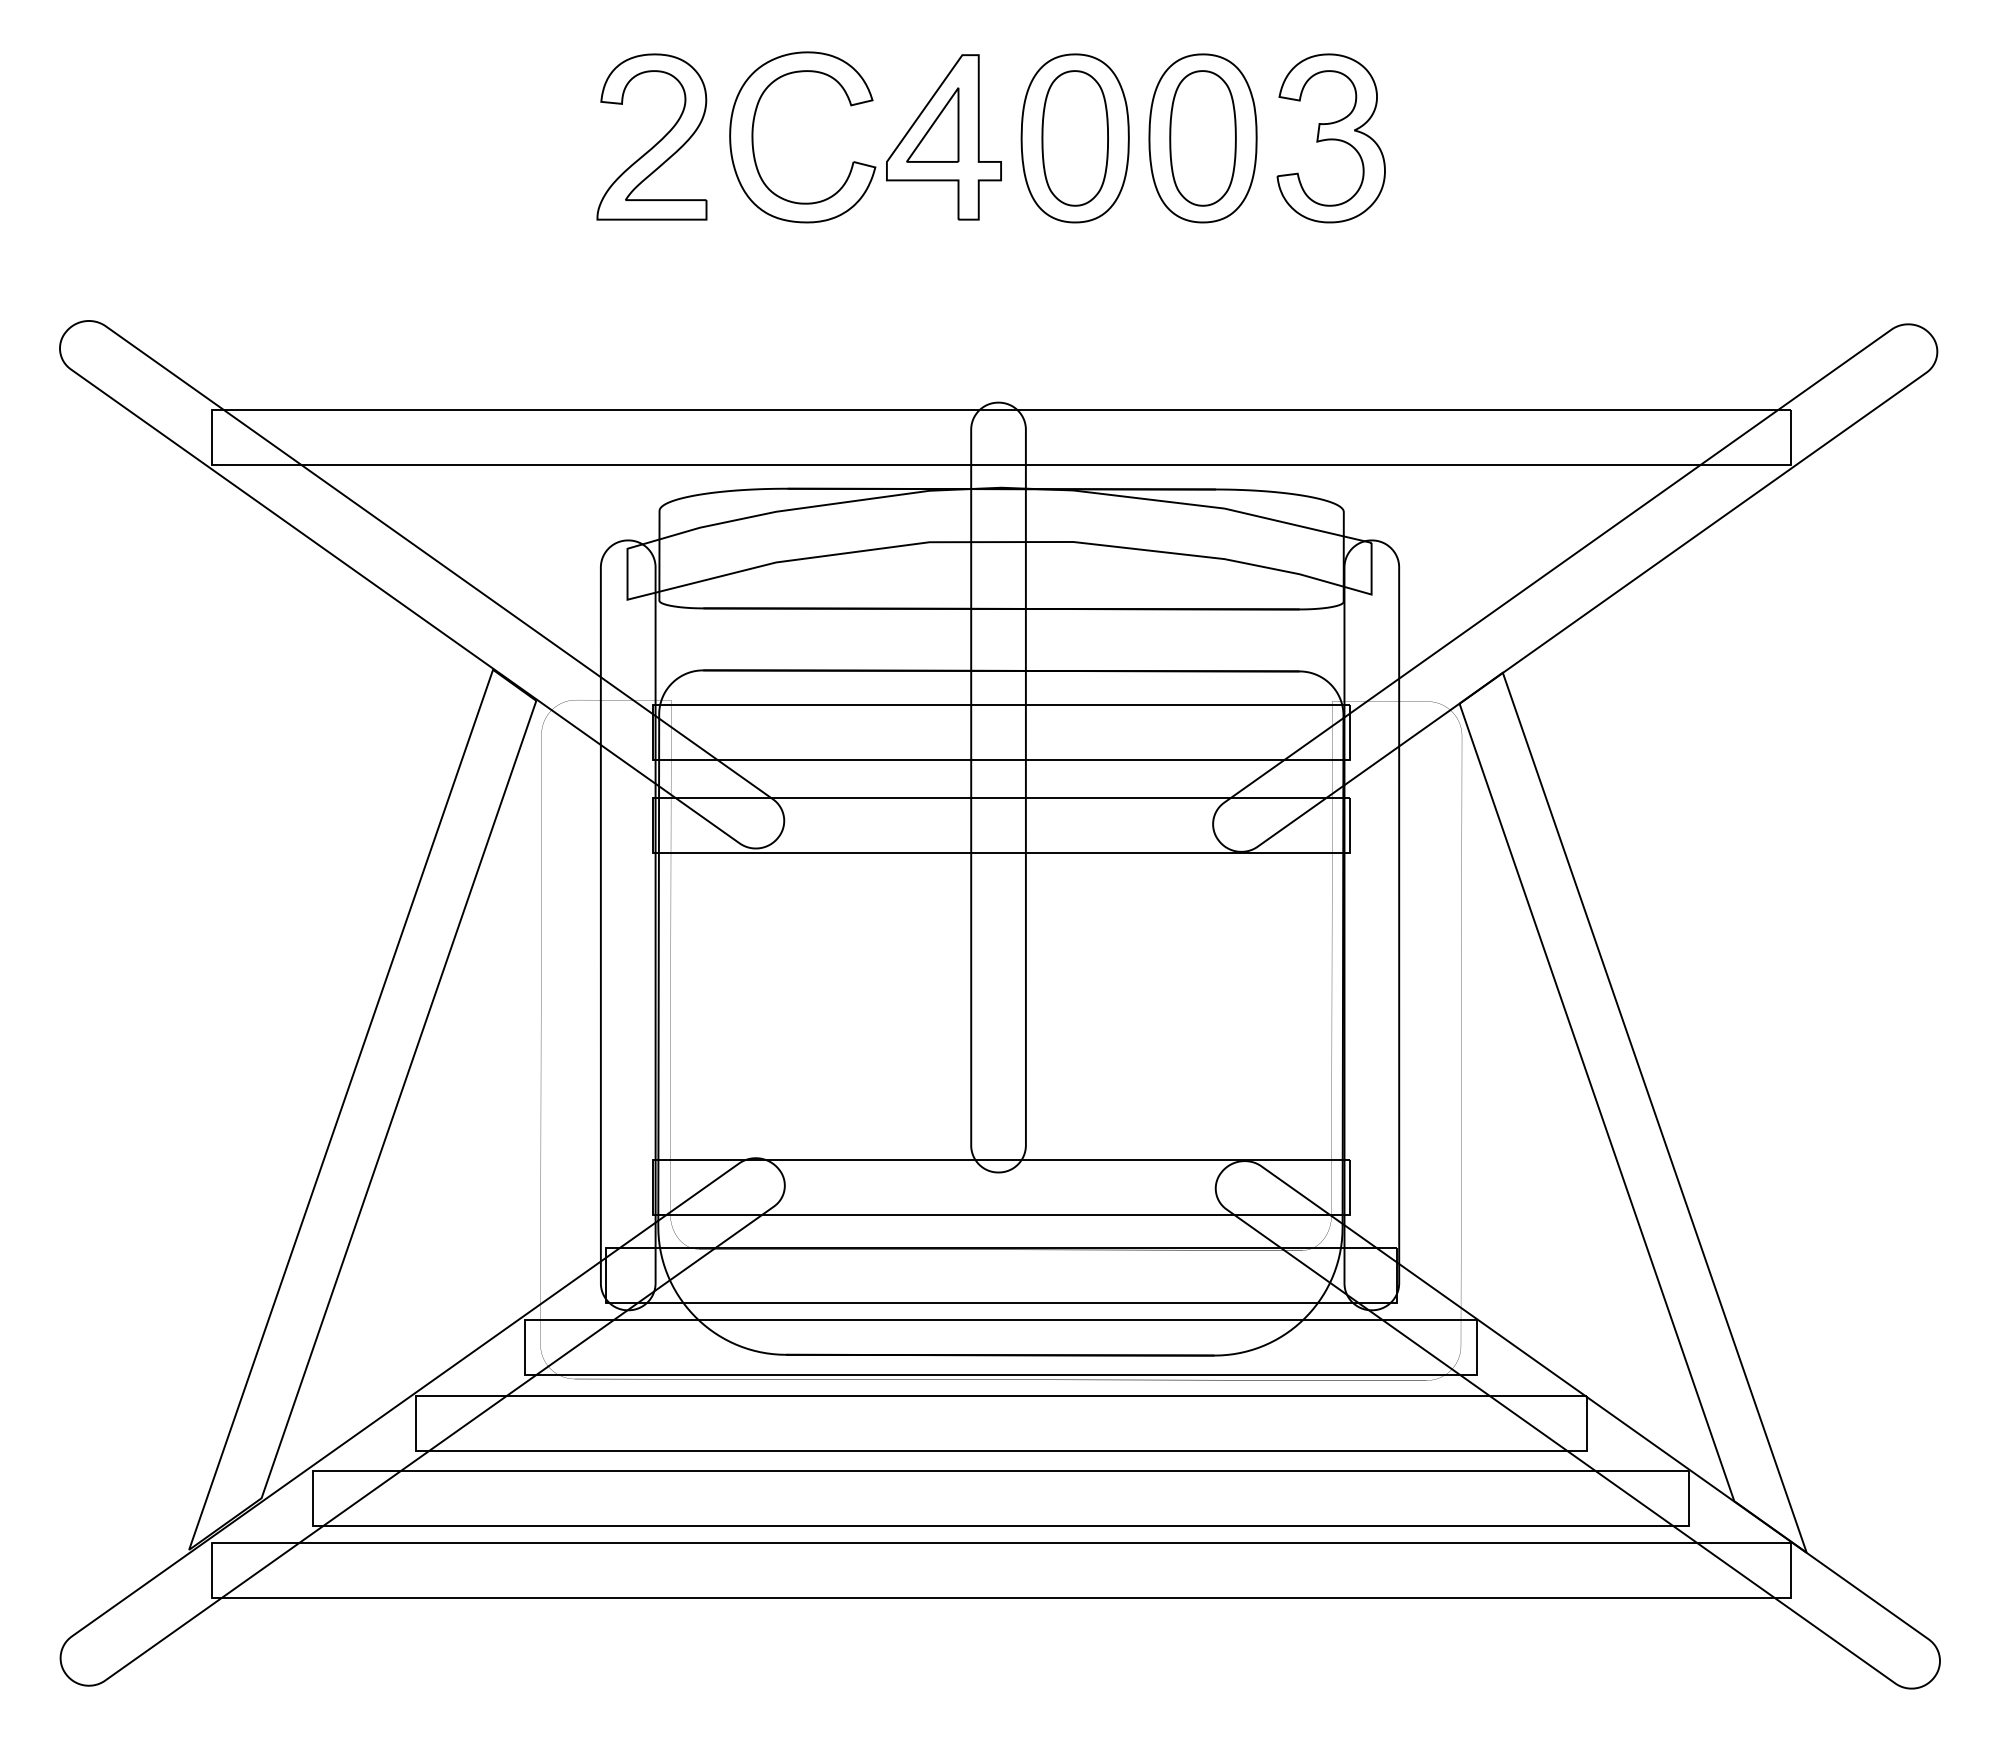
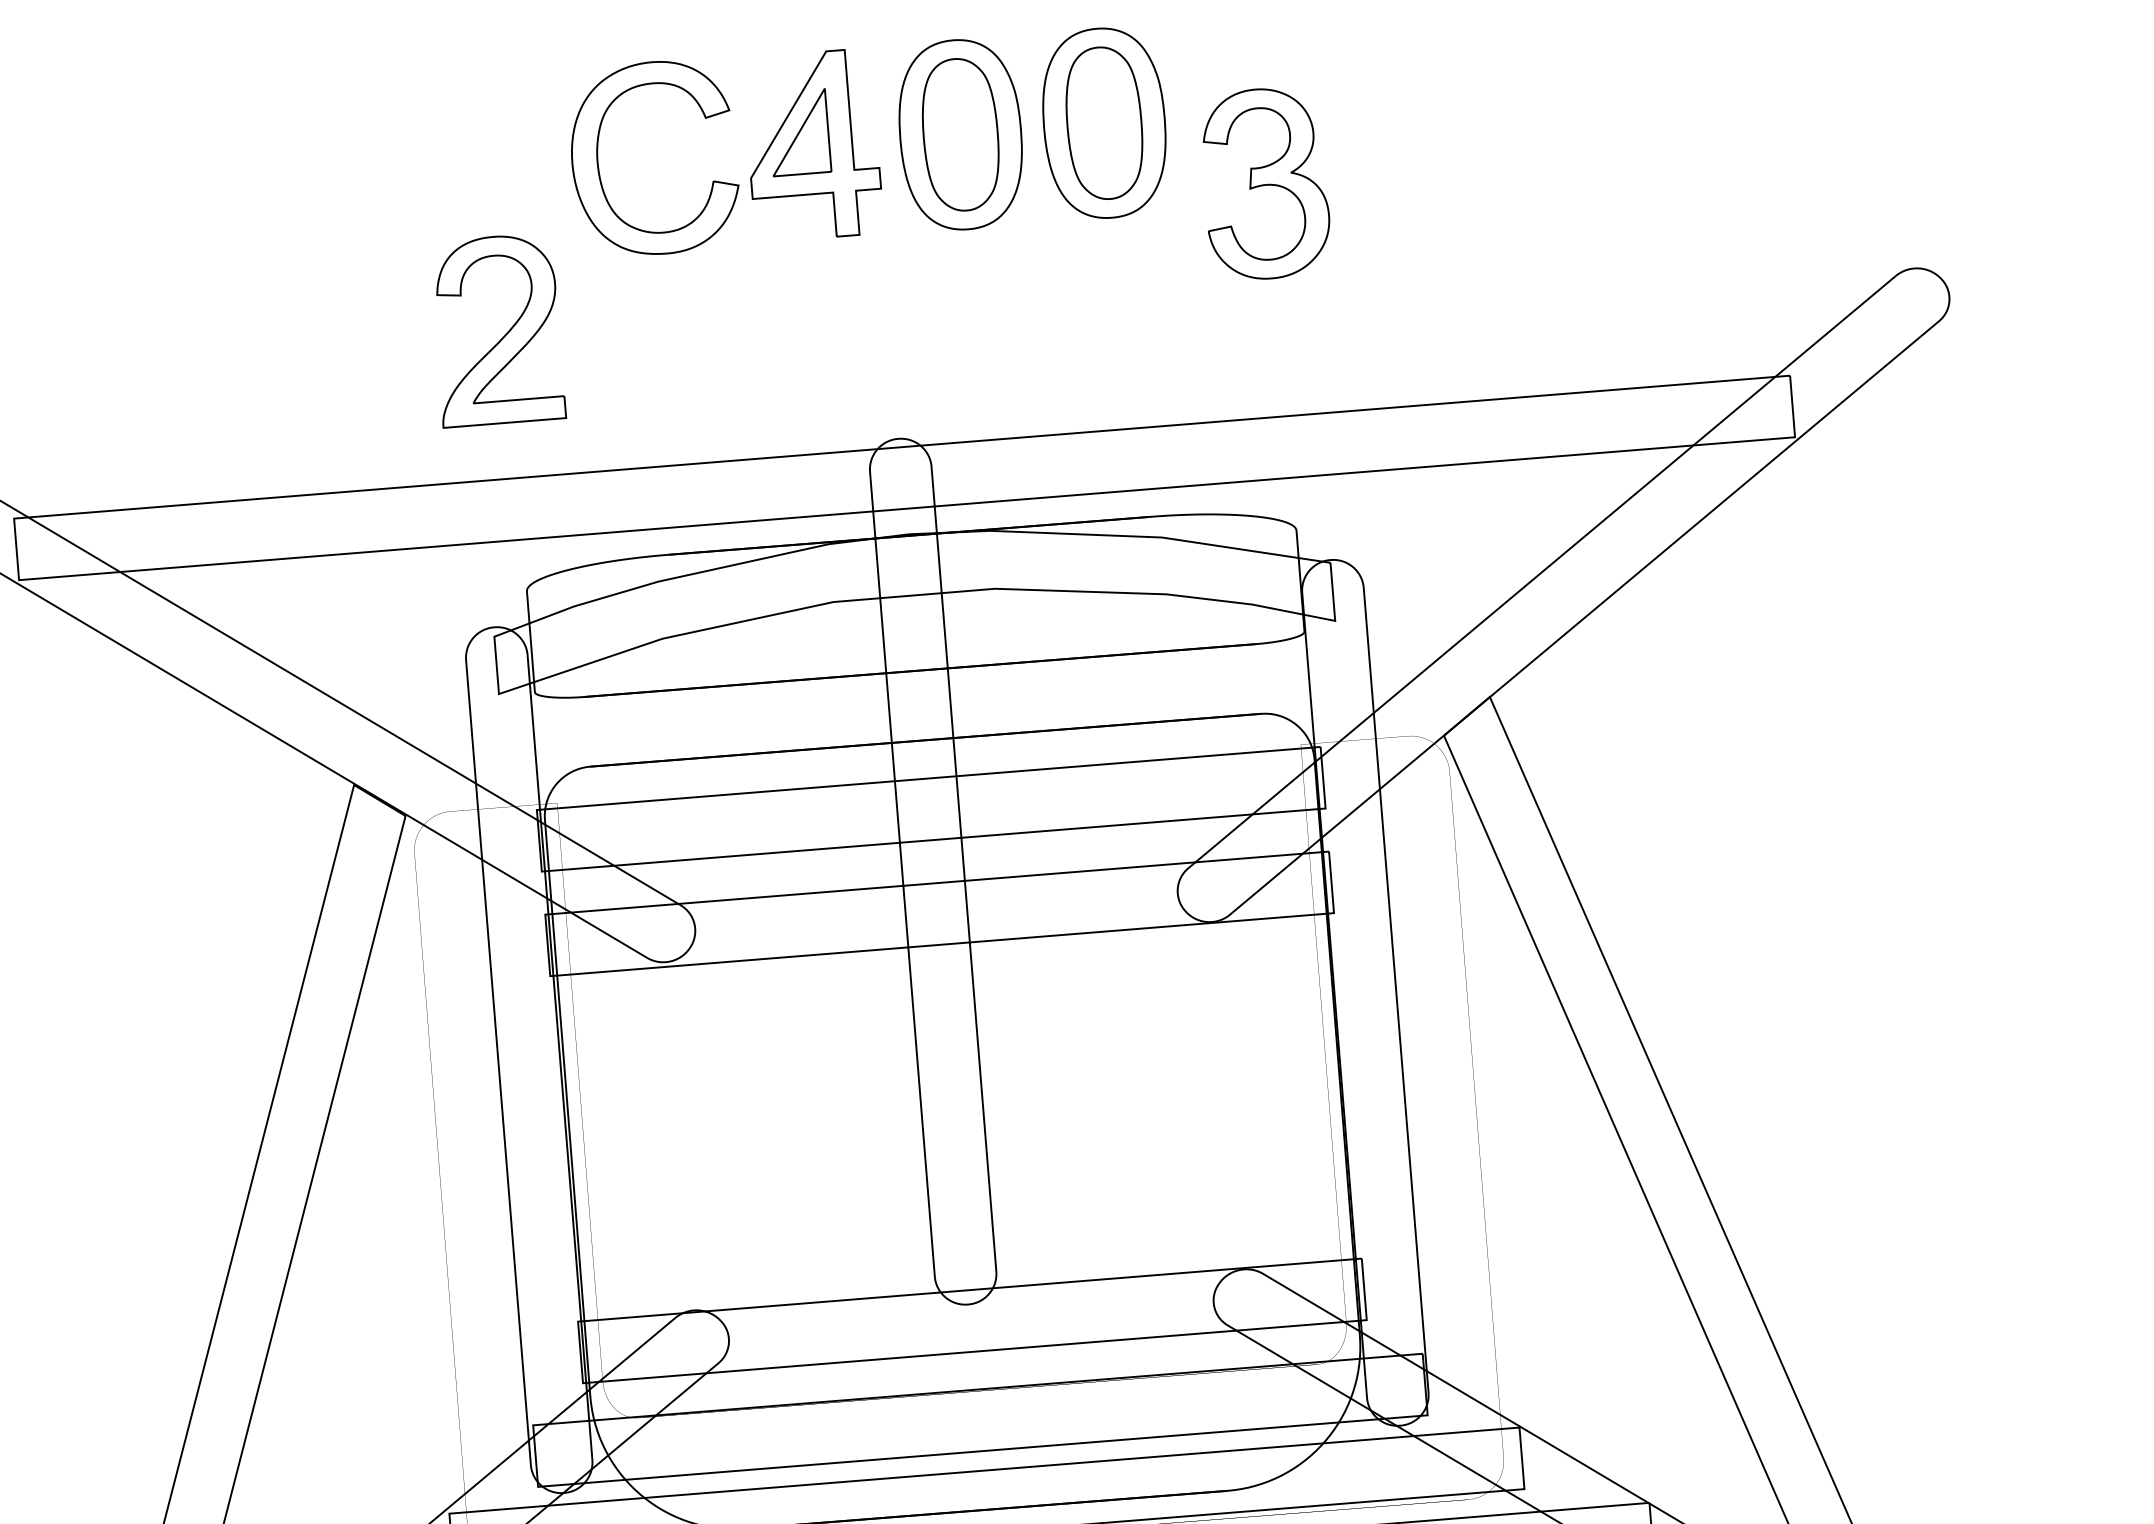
part: (1330, 138) -> (1264, 183), moved
part: (655, 143) -> (501, 337), moved

